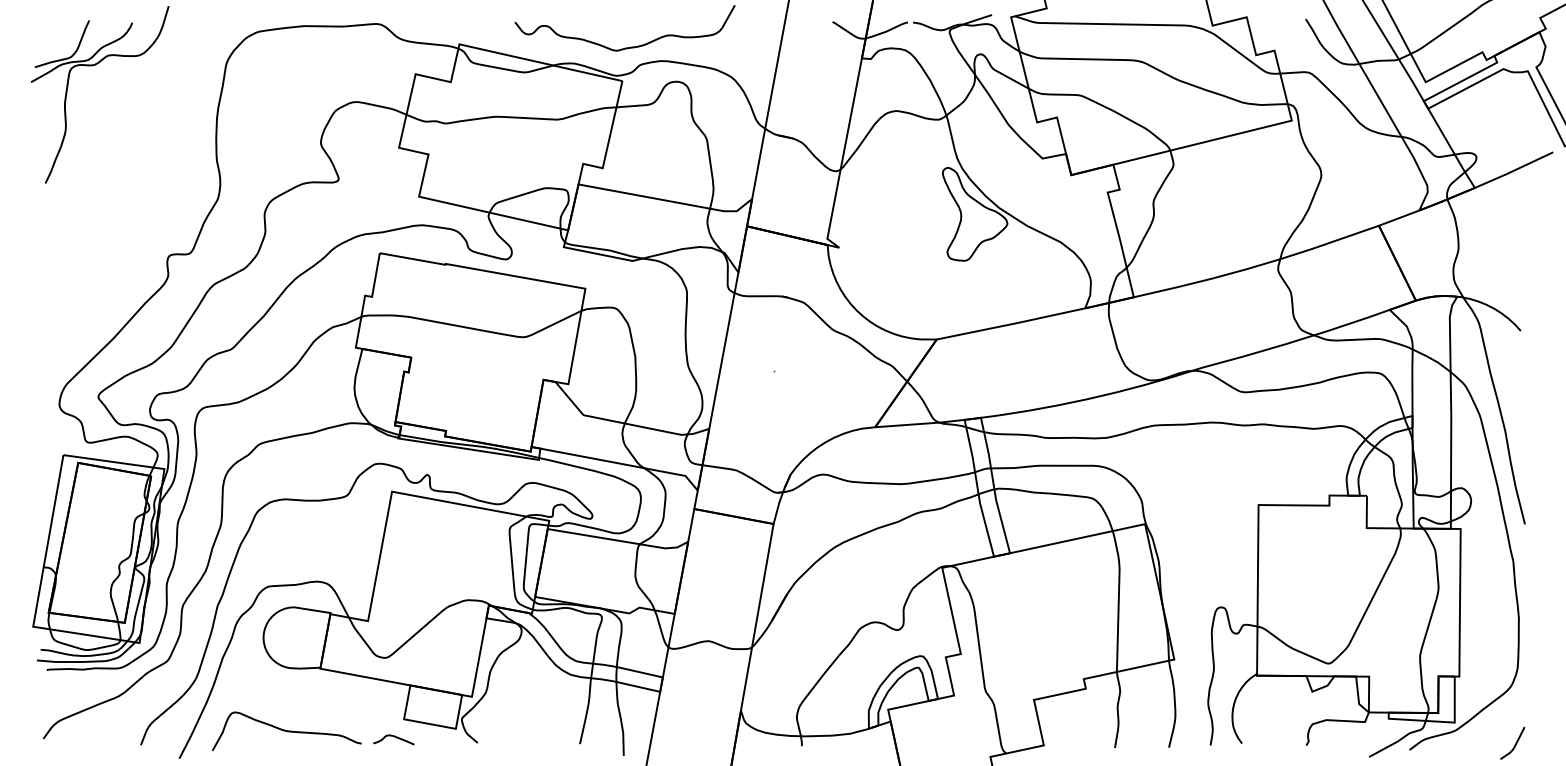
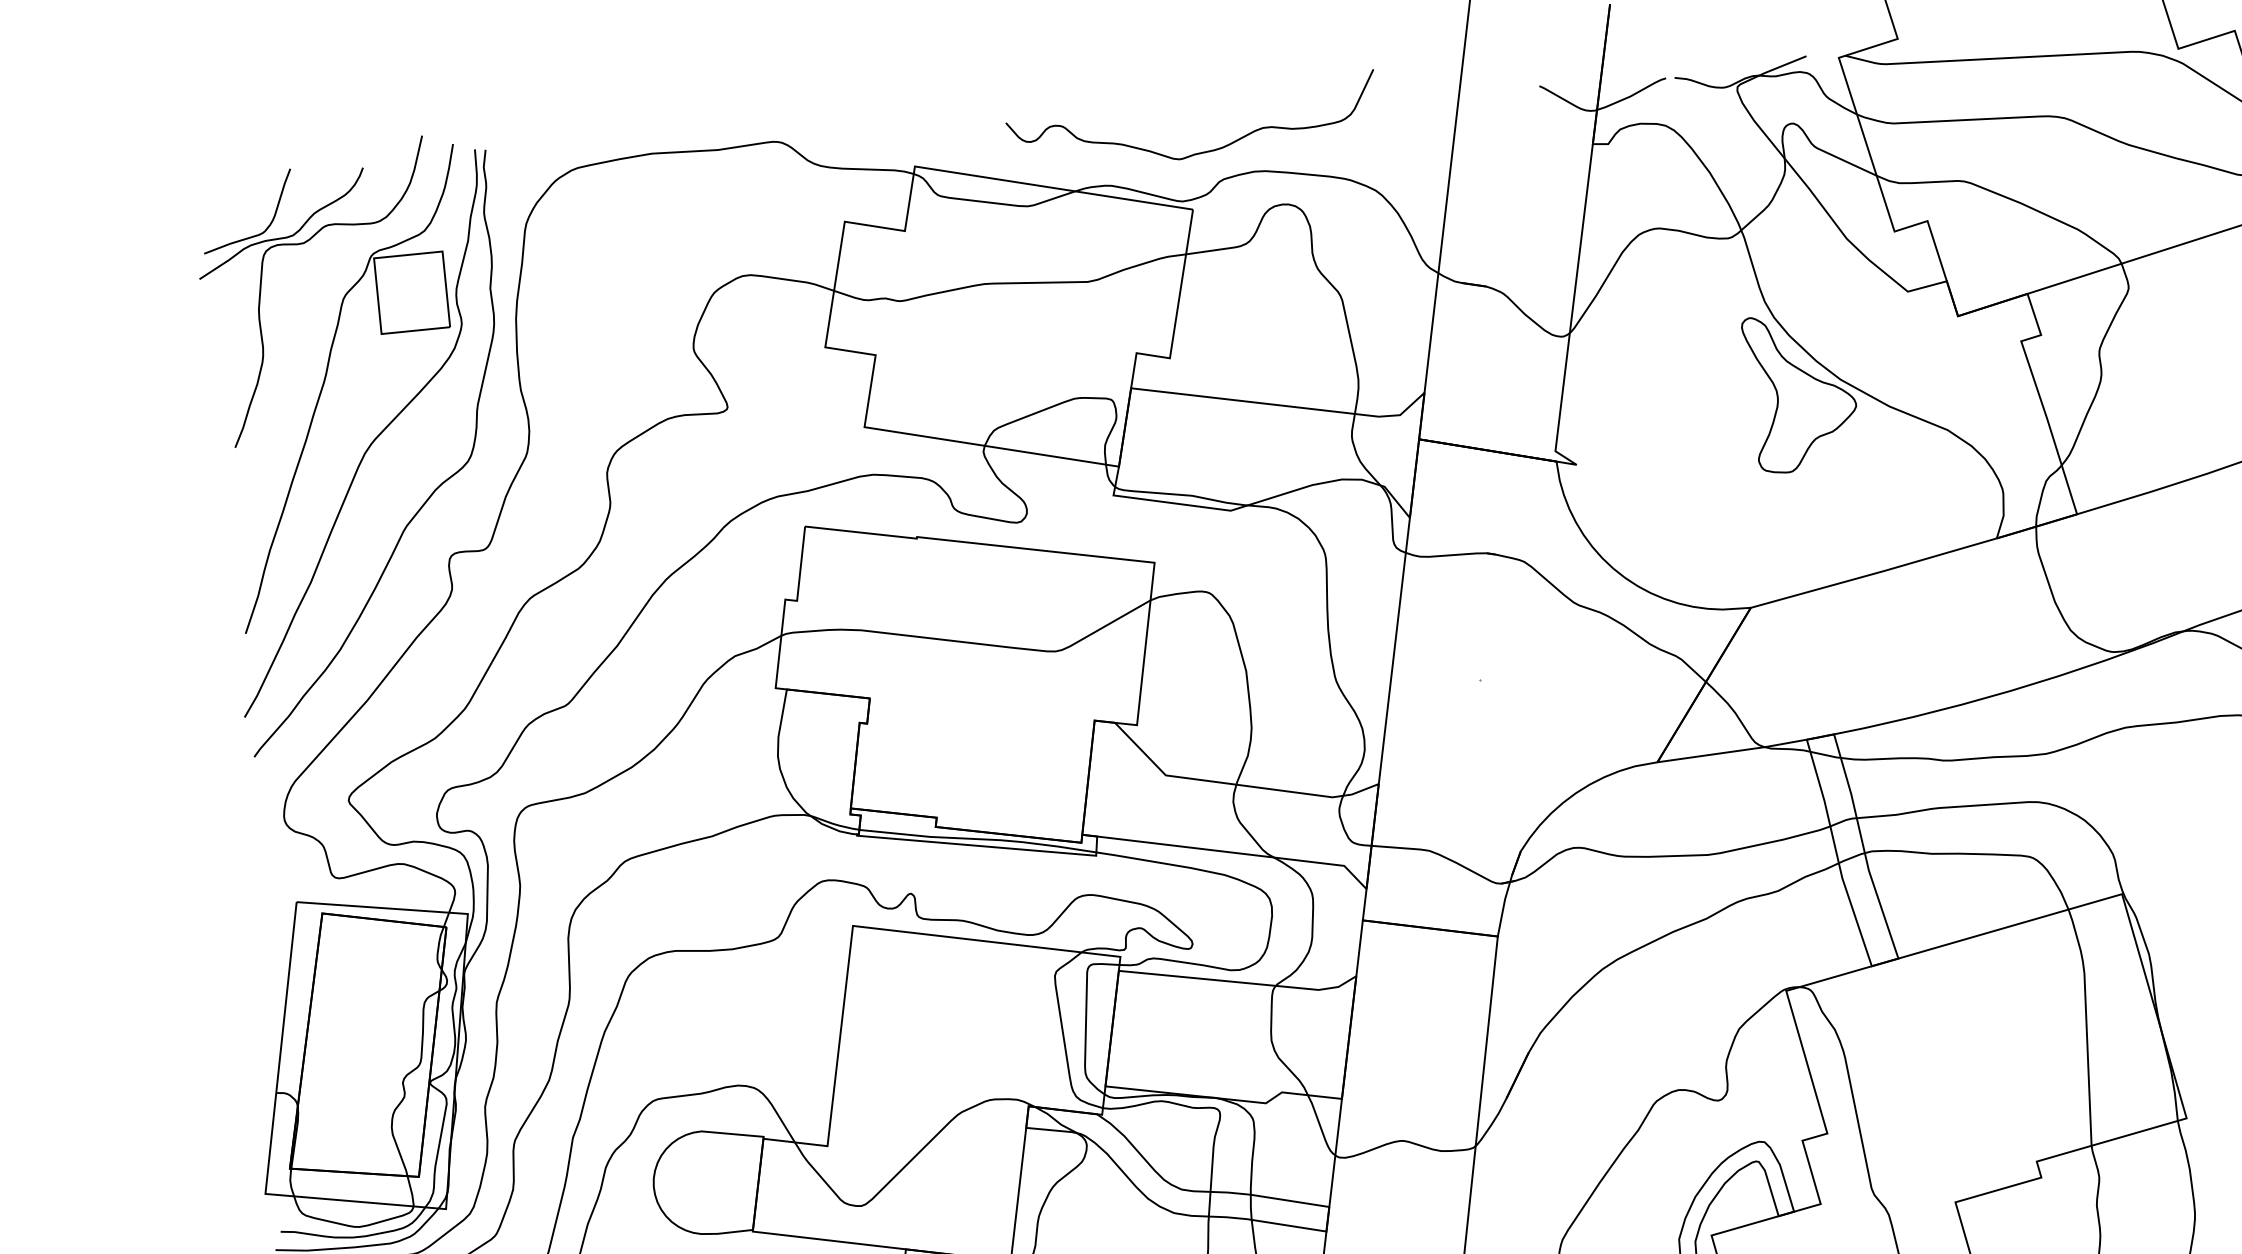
part: (122, 189) -> (365, 449), added

